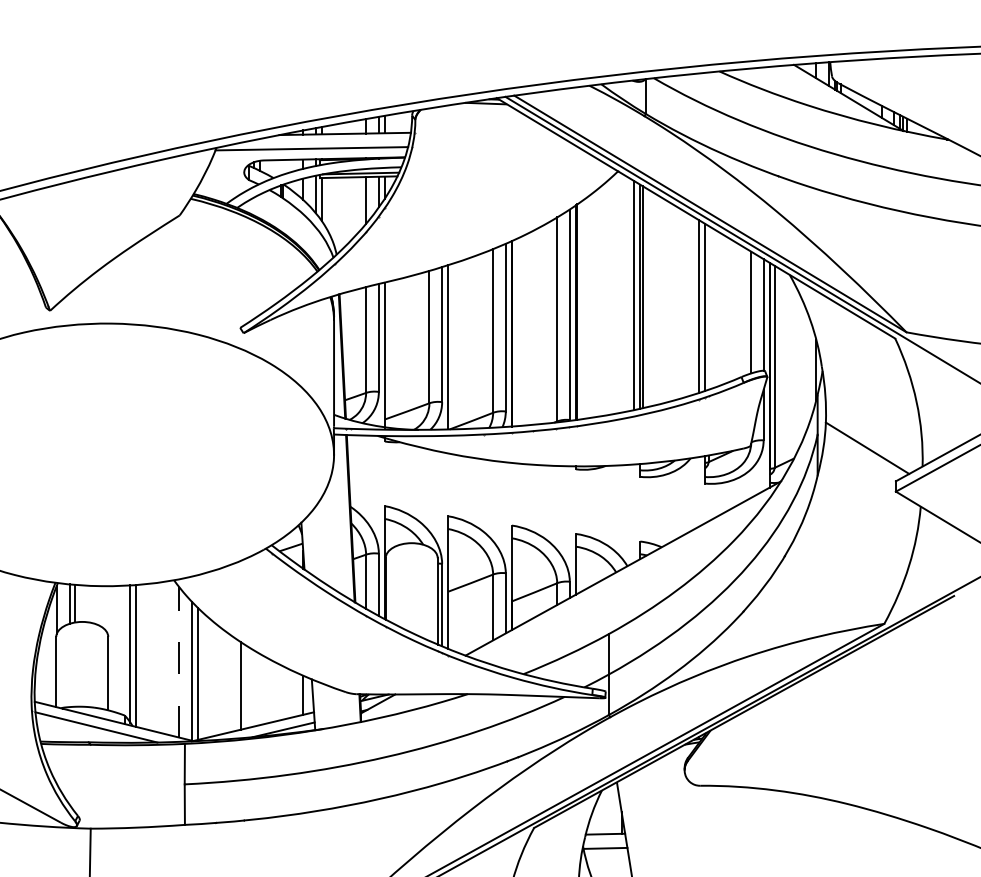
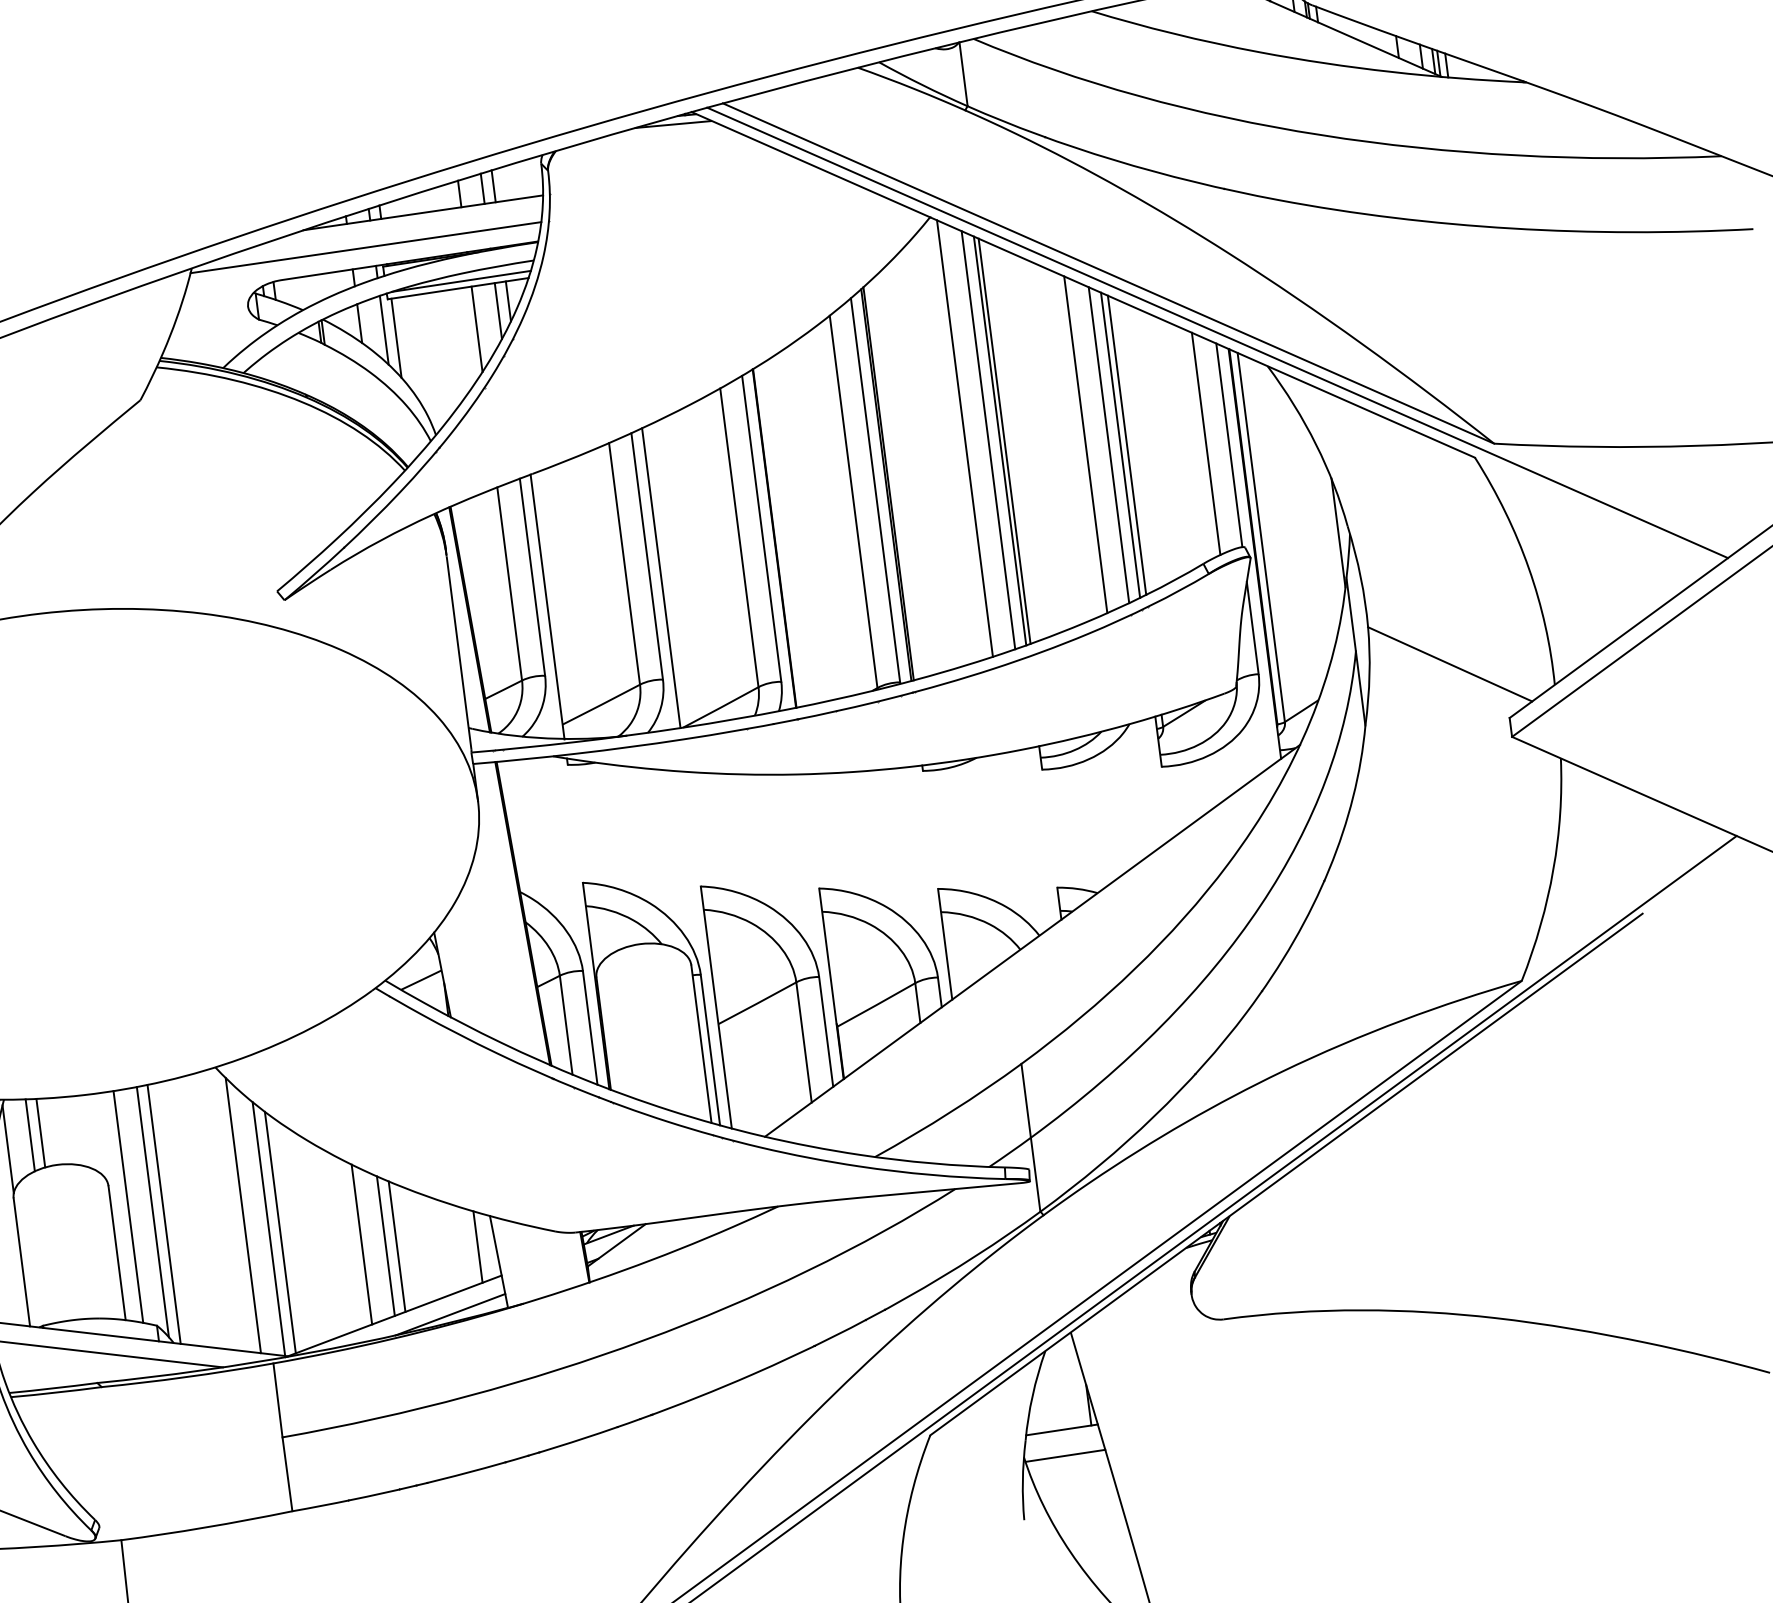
line: (621, 292) -> (964, 437), added
line: (686, 304) -> (1086, 444), added
line: (708, 307) -> (1126, 444), added
line: (117, 649) -> (128, 1206), added
line: (178, 661) -> (242, 1214), dashed -> solid
line: (253, 688) -> (385, 1246), added
line: (259, 689) -> (396, 1246), added

